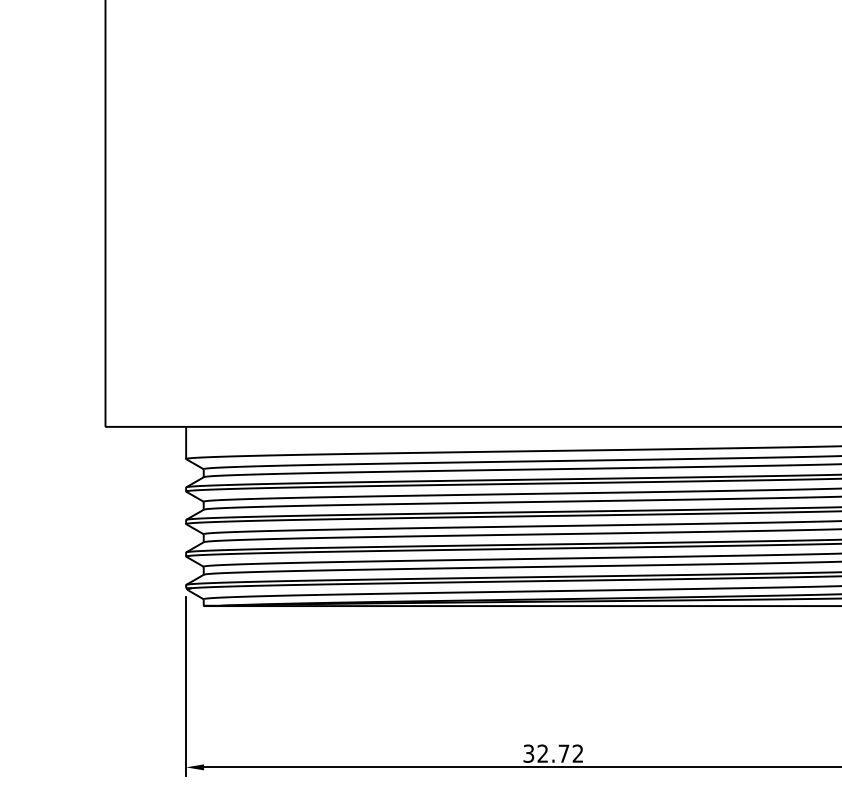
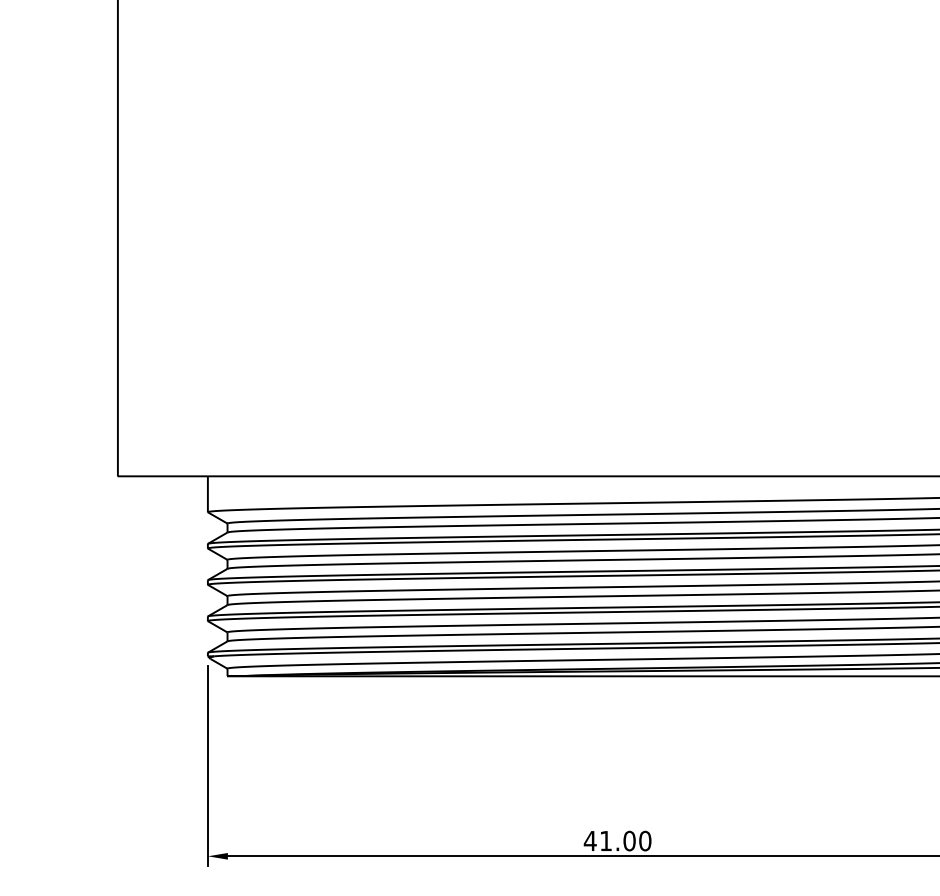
text: (553, 753) -> (617, 840), 32.72 -> 41.00

